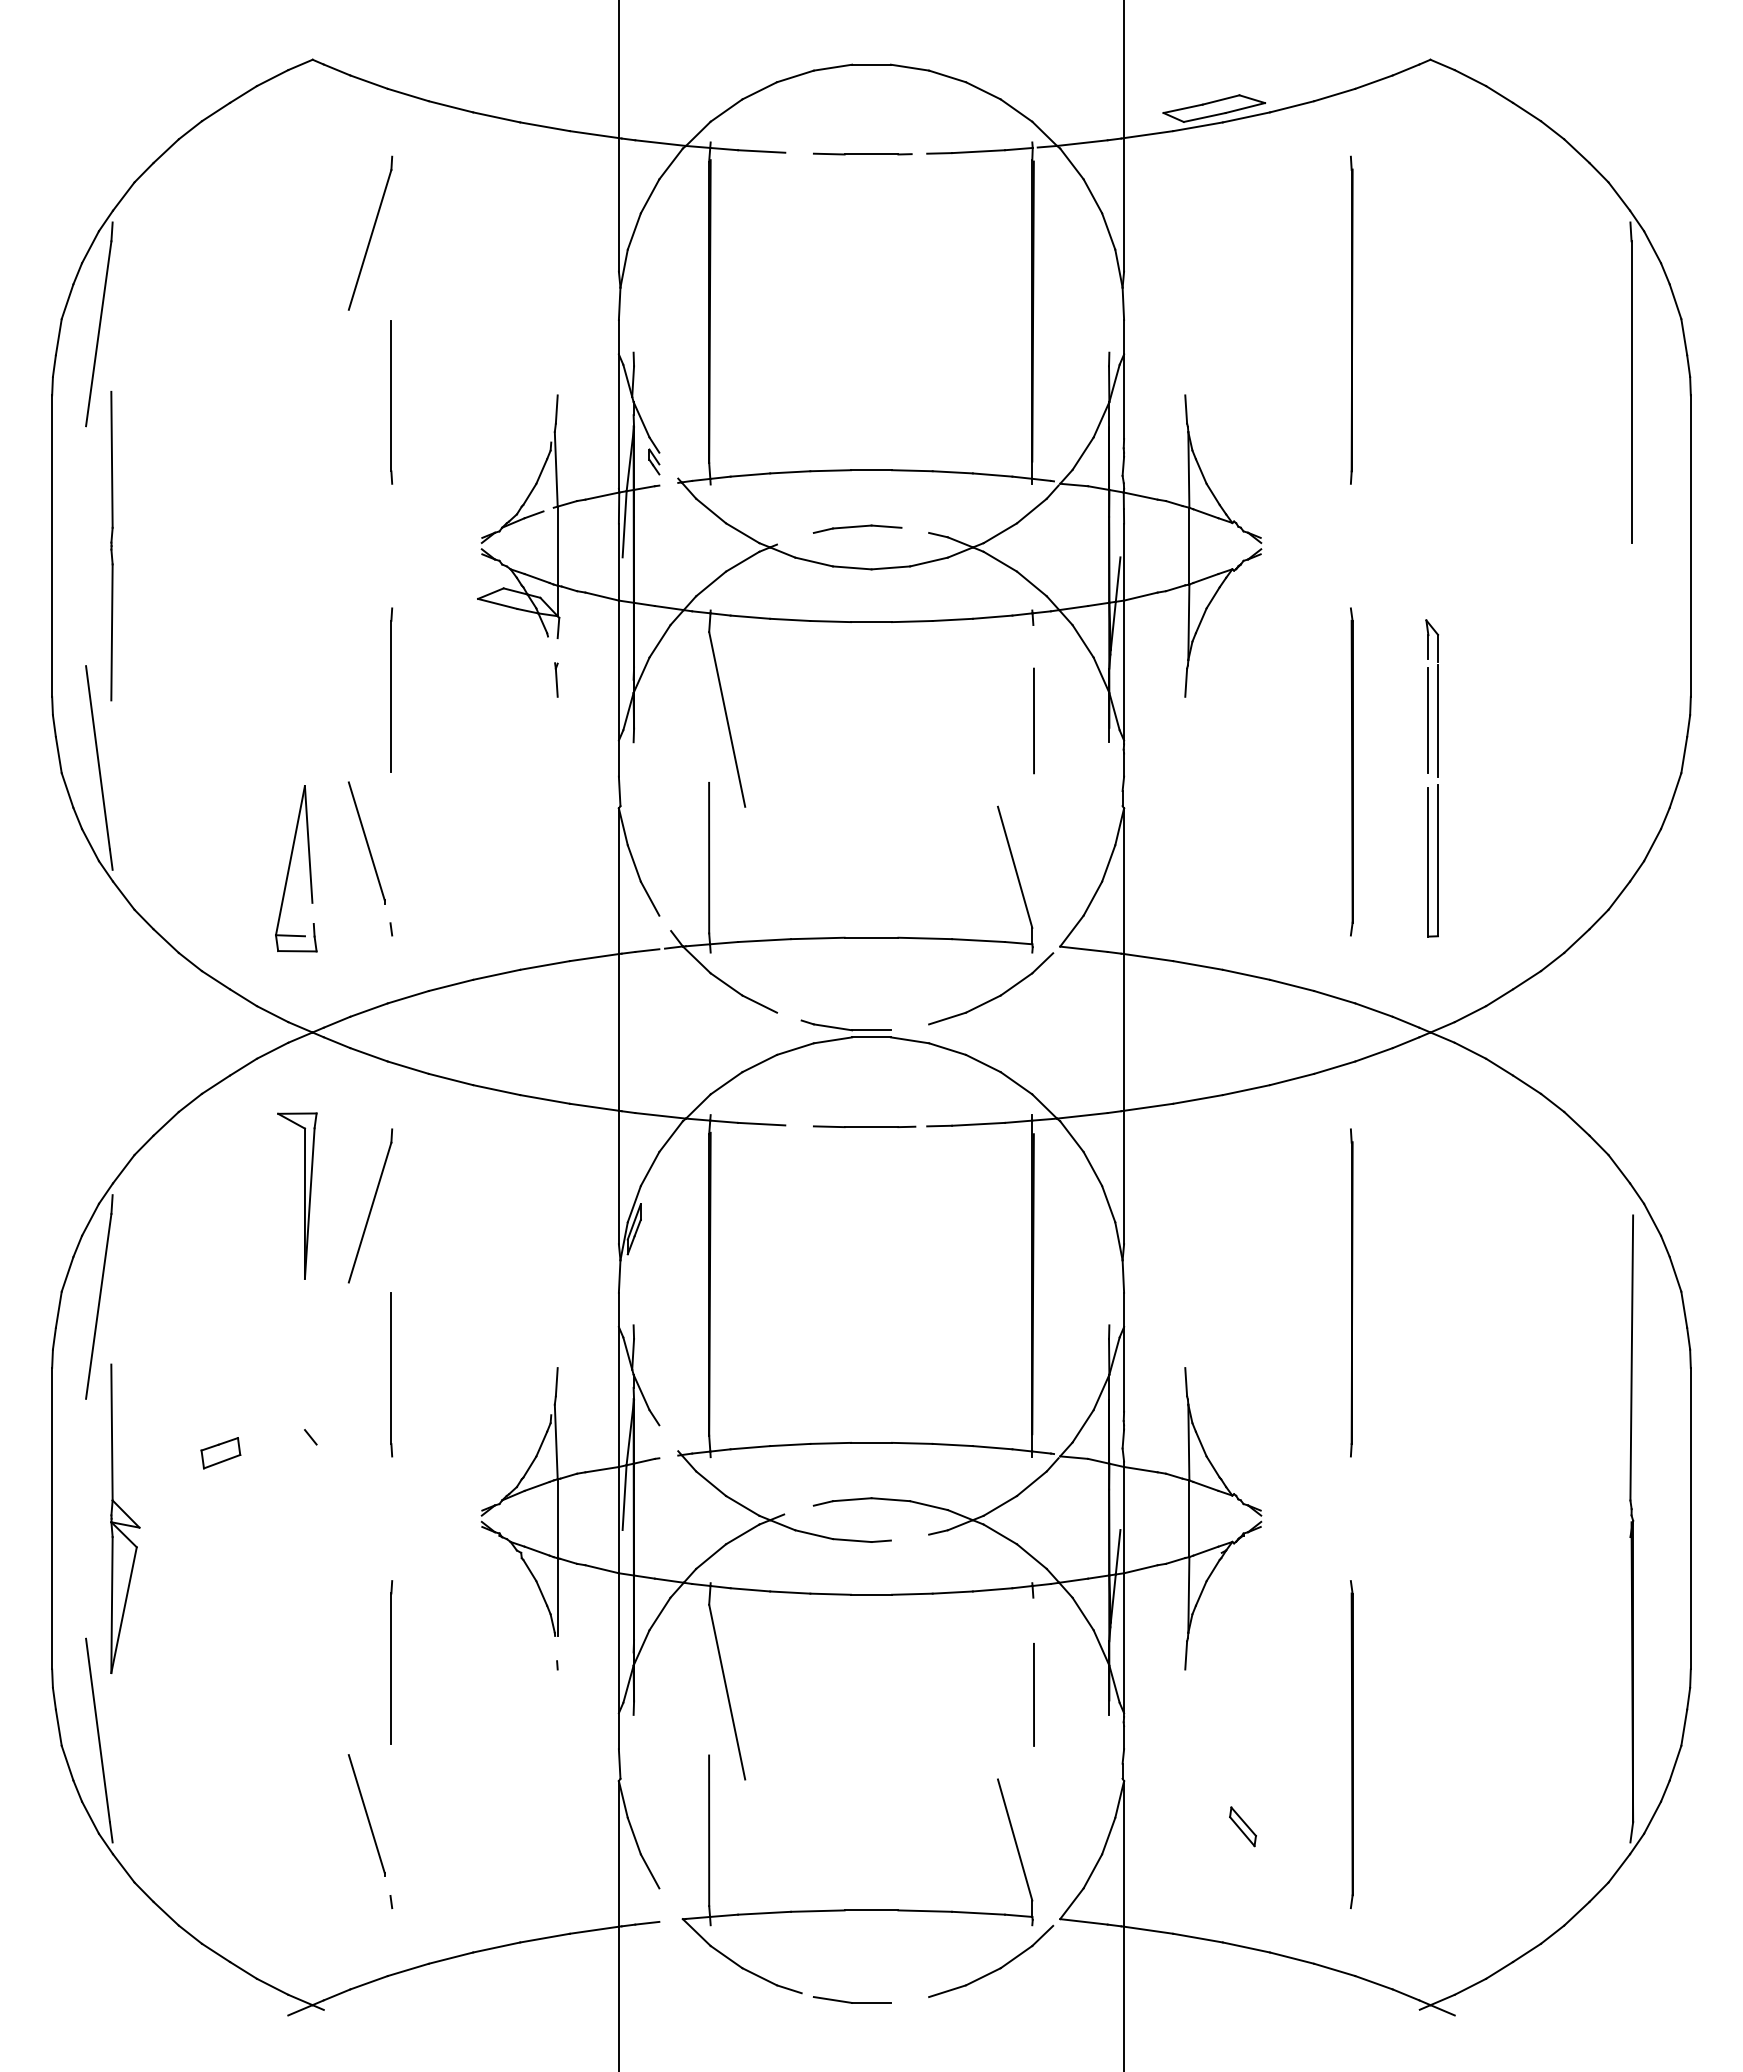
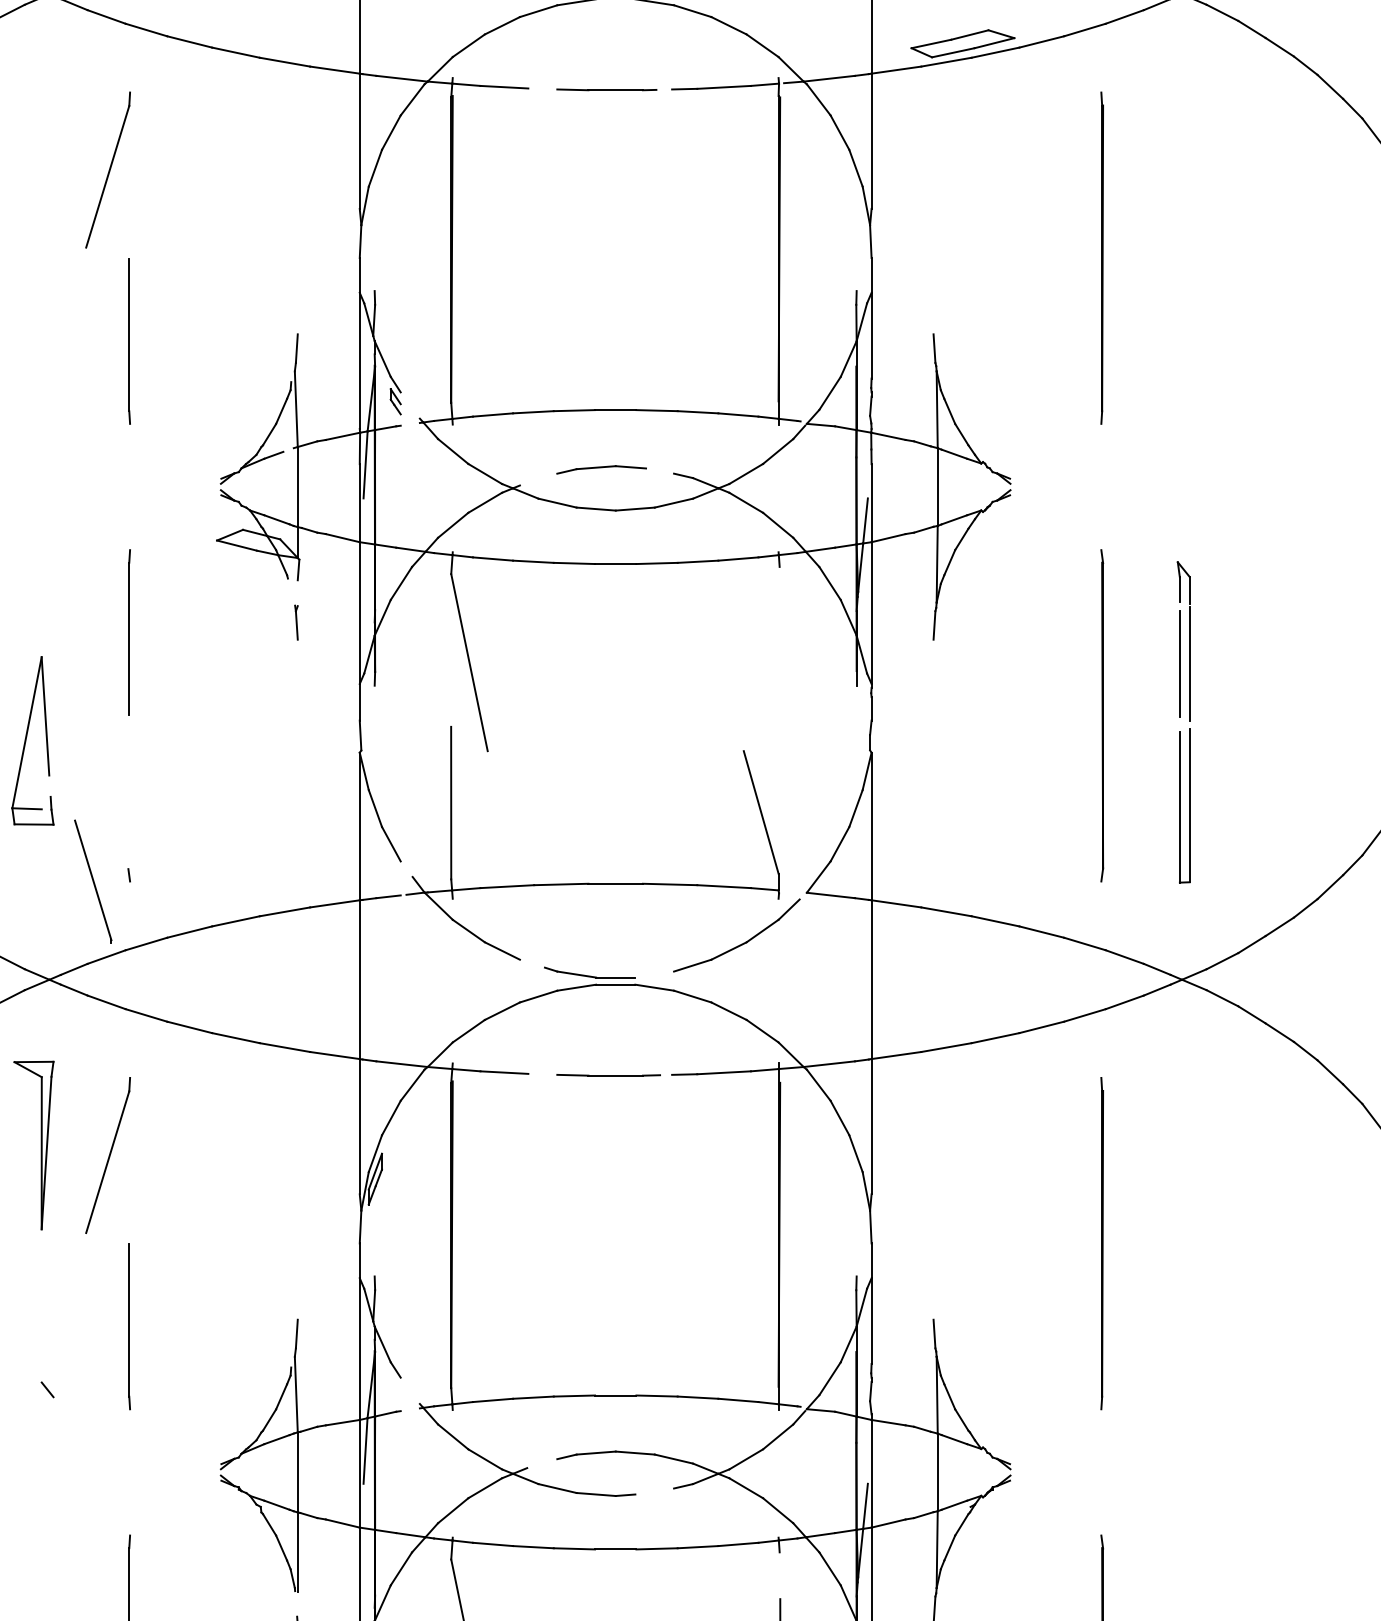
line: (1033, 720) -> (779, 663), removed
line: (366, 842) -> (92, 881), moved
part: (290, 866) -> (27, 738), moved

